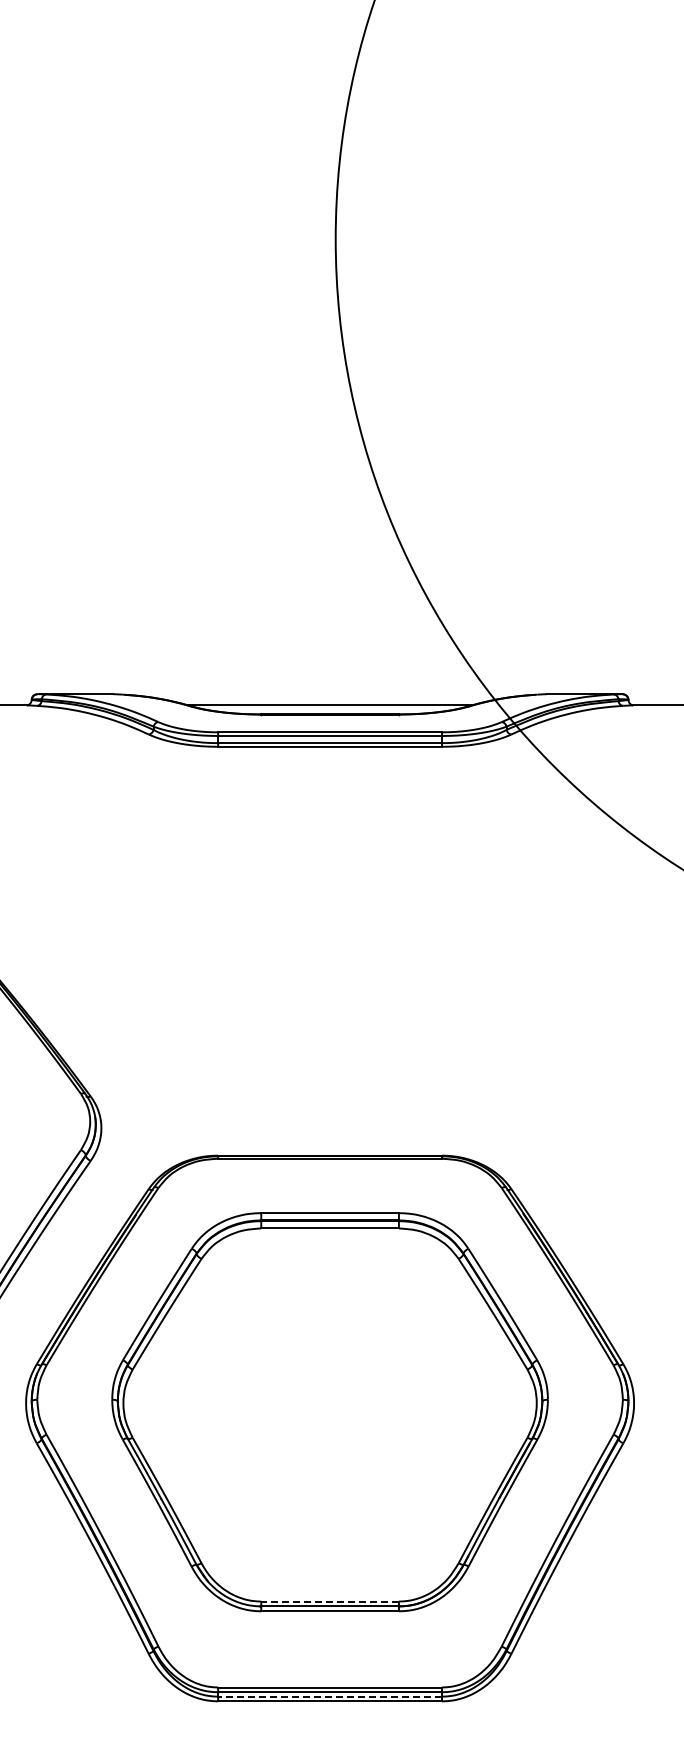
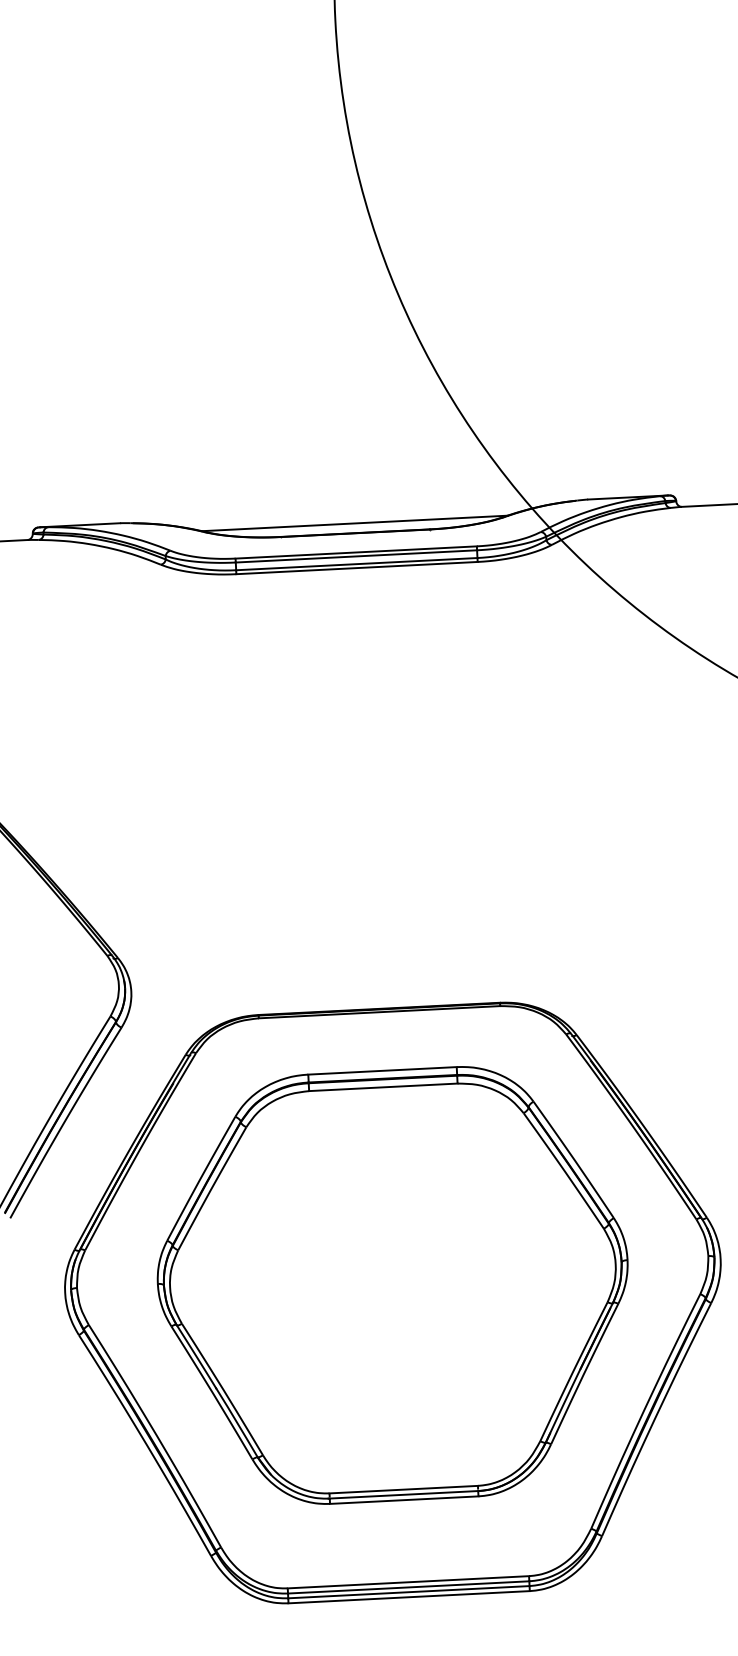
line: (330, 1601) -> (404, 1489), dashed -> solid
line: (330, 1696) -> (409, 1591), dashed -> solid

